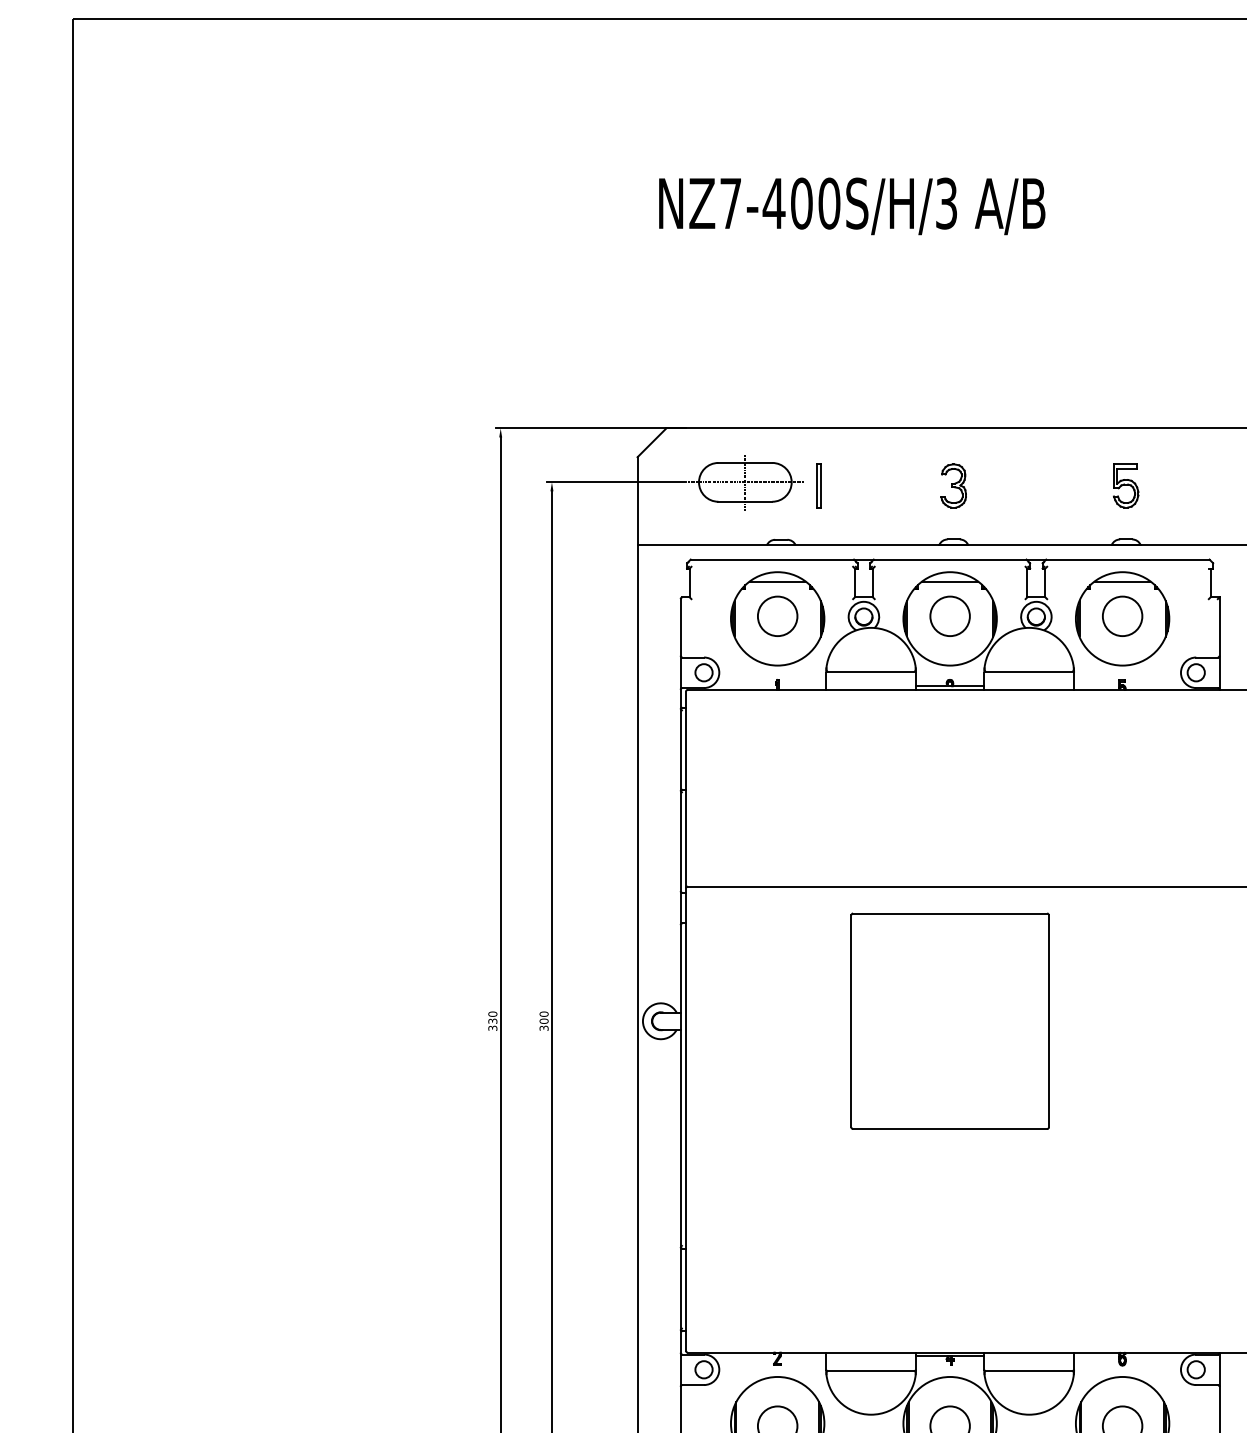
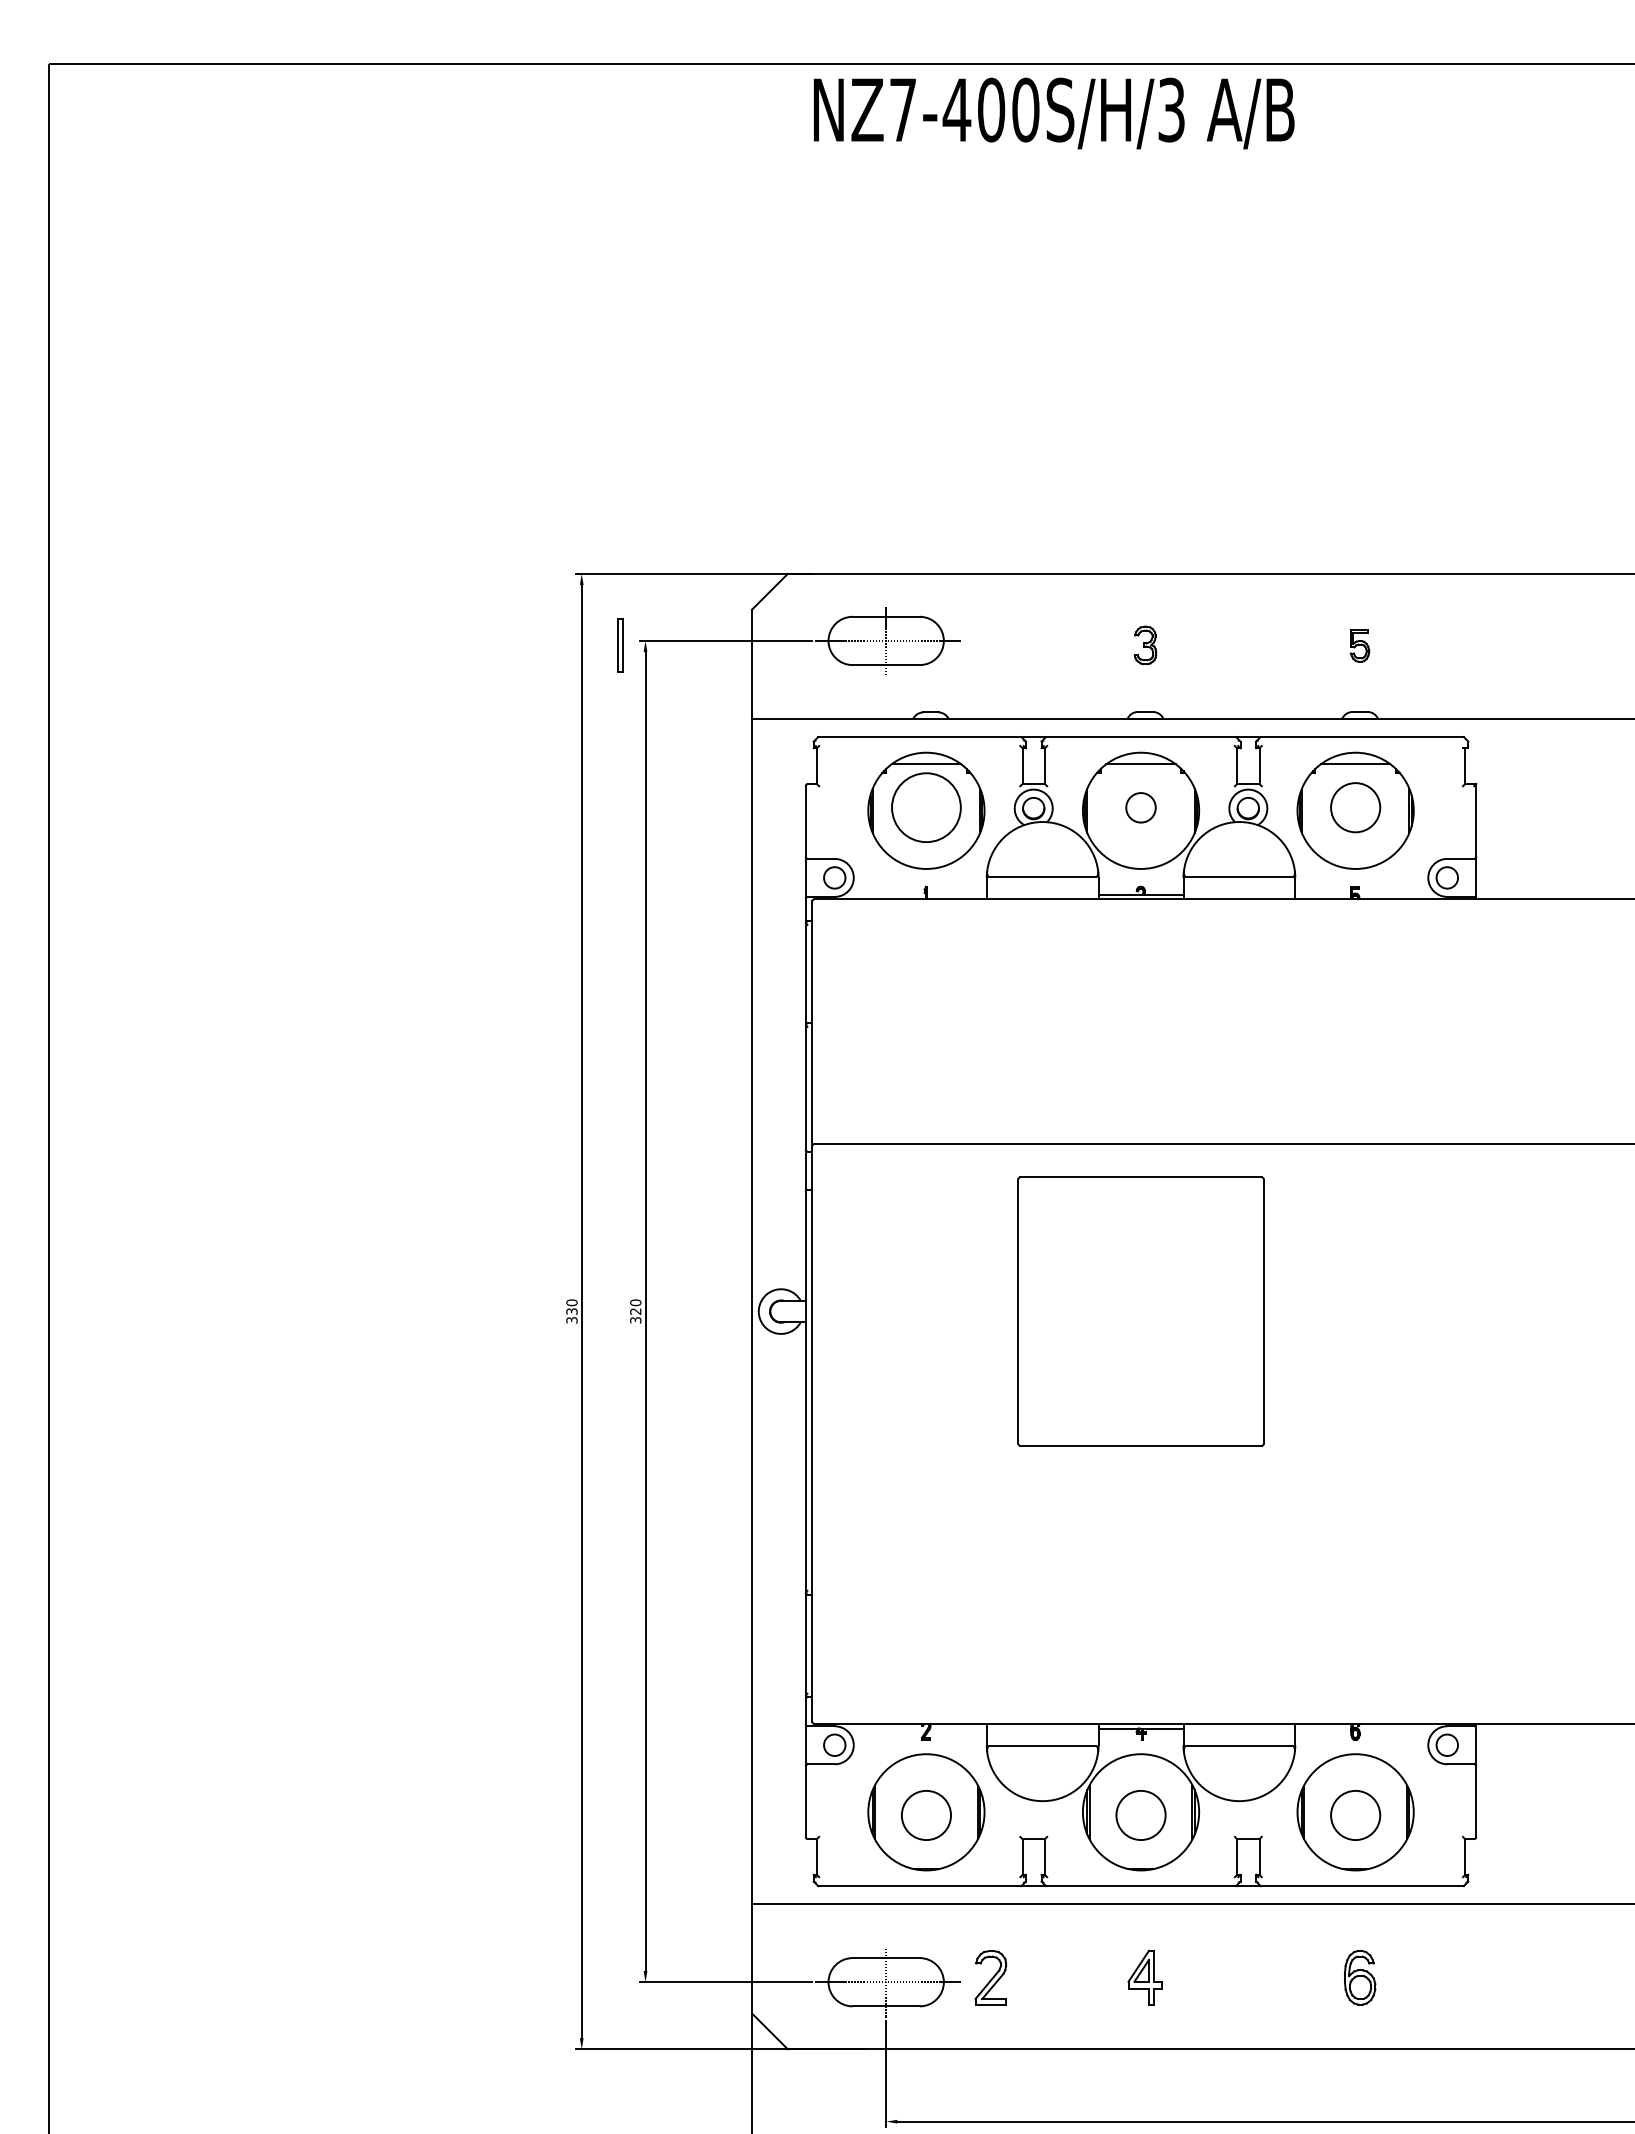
text: (852, 206) -> (1054, 113), moved
part: (819, 486) -> (620, 645), moved
part: (953, 486) -> (1145, 645), size x0.7
part: (1125, 486) -> (1359, 645), size x0.6
circle: (777, 616) -> (926, 807), size x1.4
circle: (949, 616) -> (1140, 807), size x0.6
text: (543, 1021) -> (635, 1311), 300 -> 320

